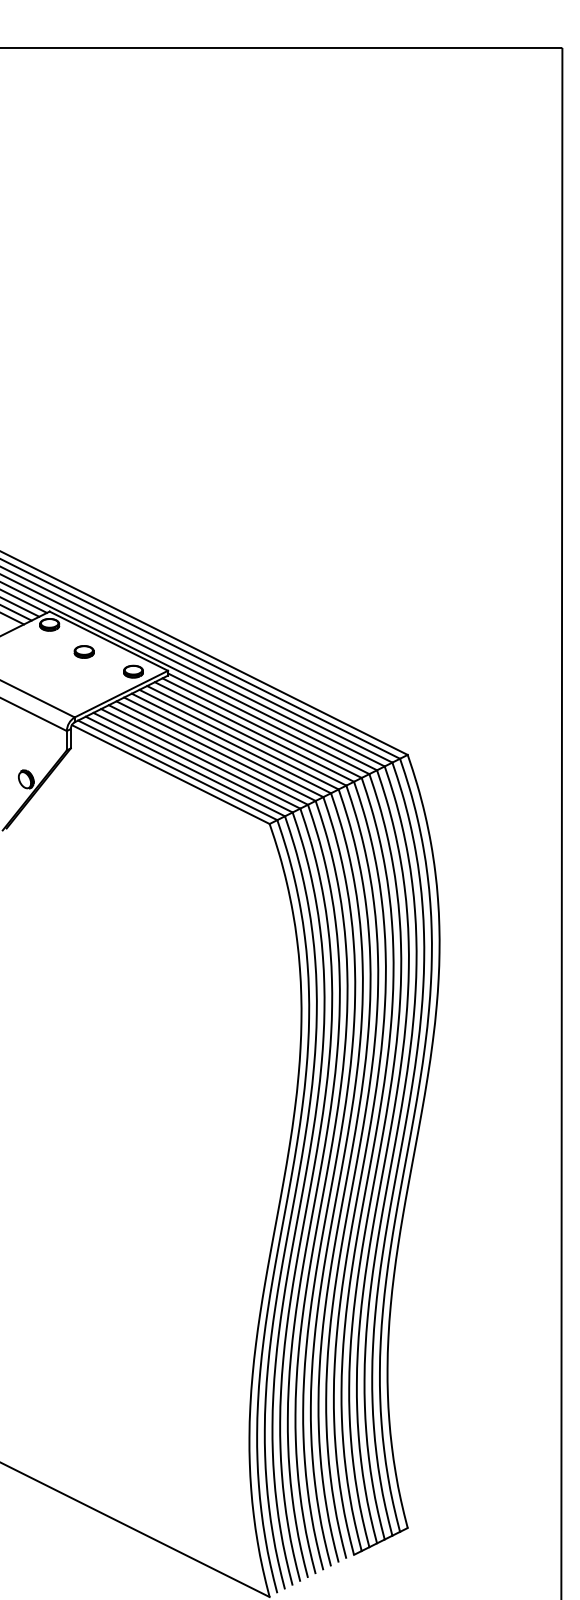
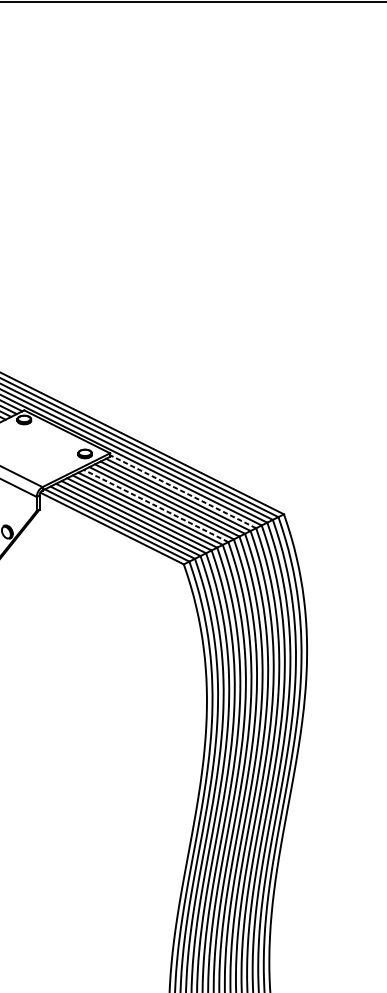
part: (83, 651) -> (48, 439), removed
line: (268, 723) -> (183, 491), solid -> dashed
line: (231, 743) -> (156, 506), solid -> dashed

